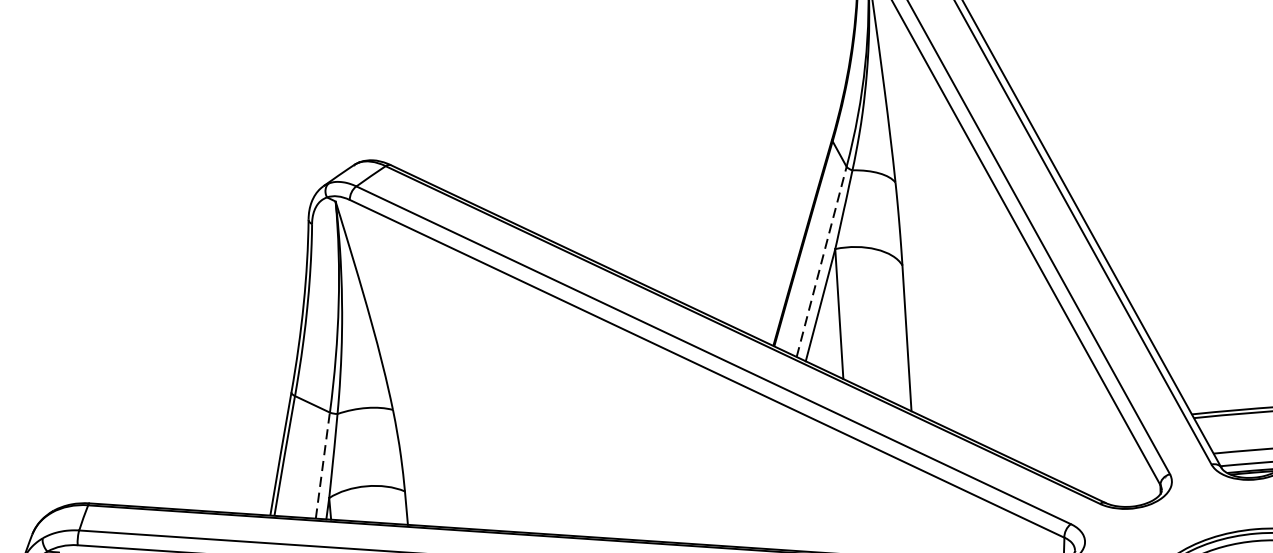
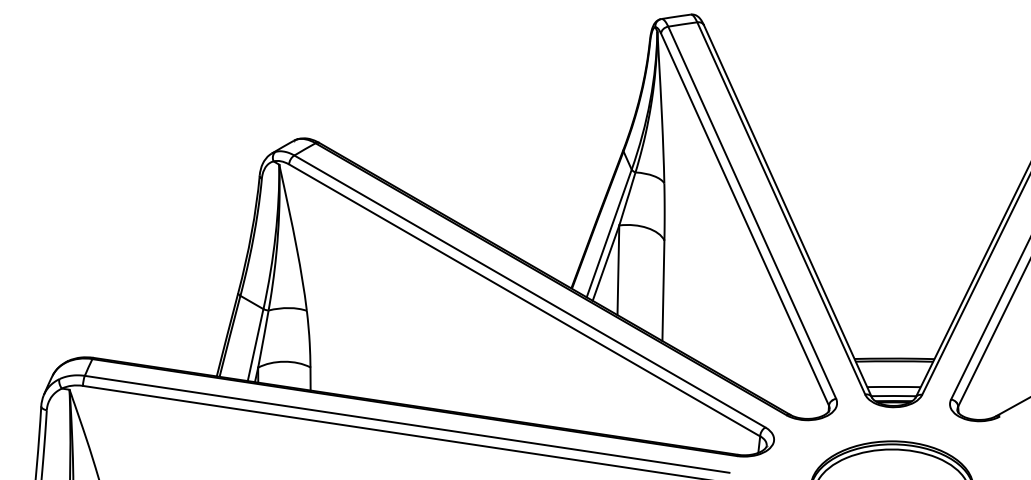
line: (822, 261) -> (609, 233), dashed -> solid
line: (322, 466) -> (255, 345), dashed -> solid

